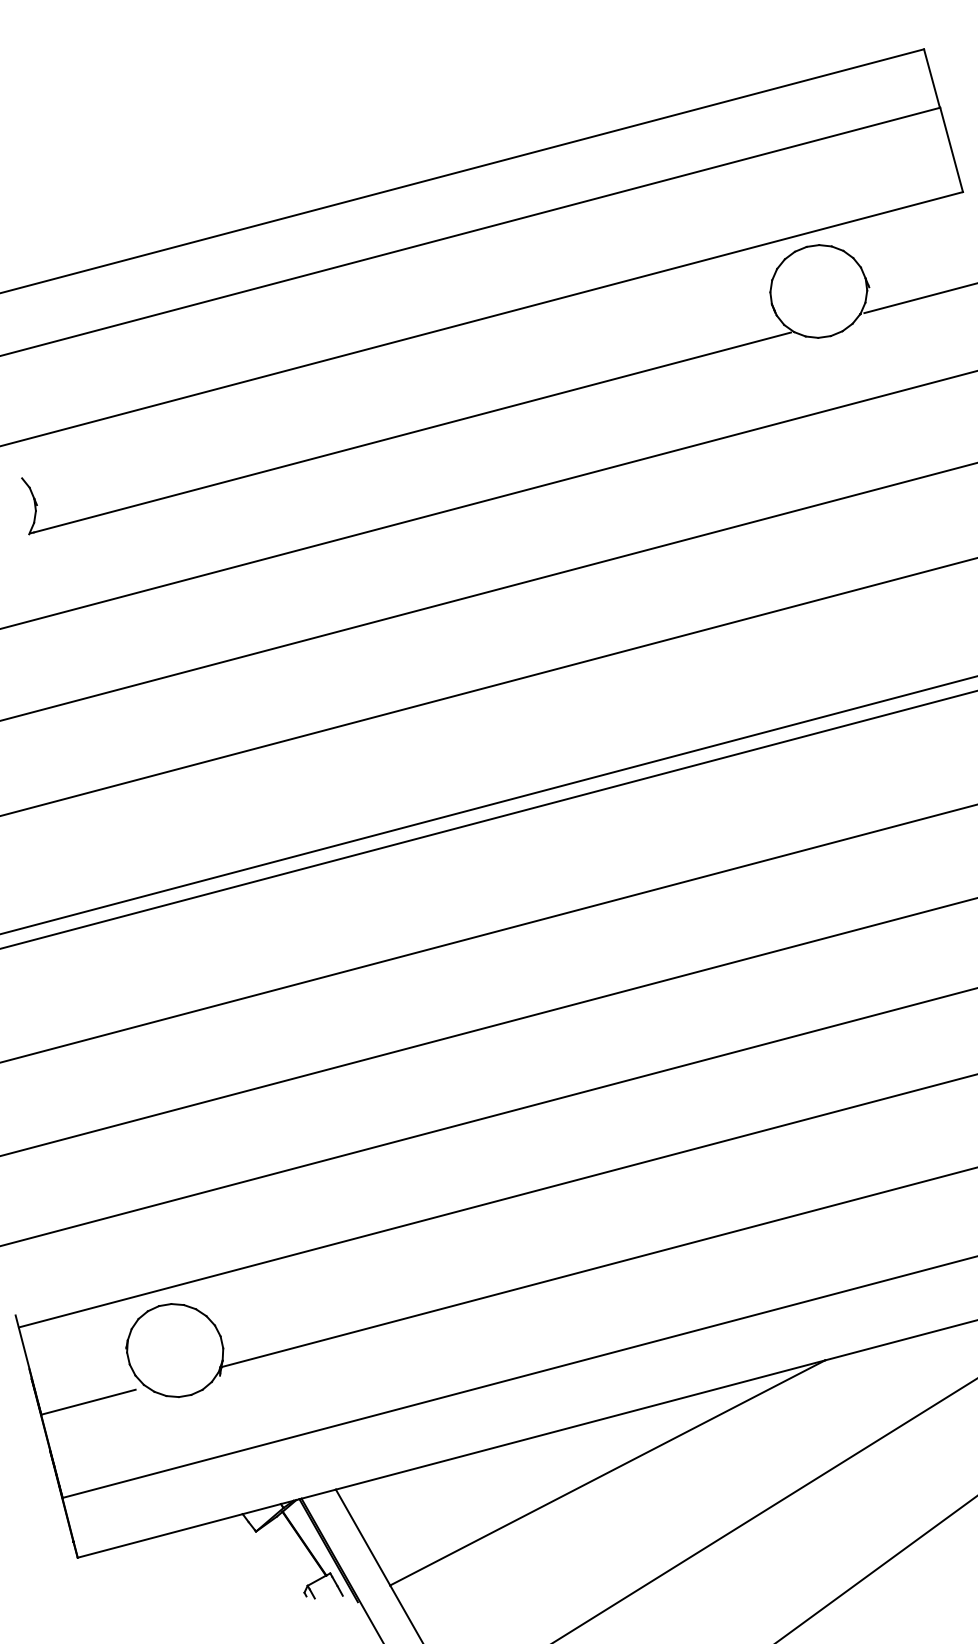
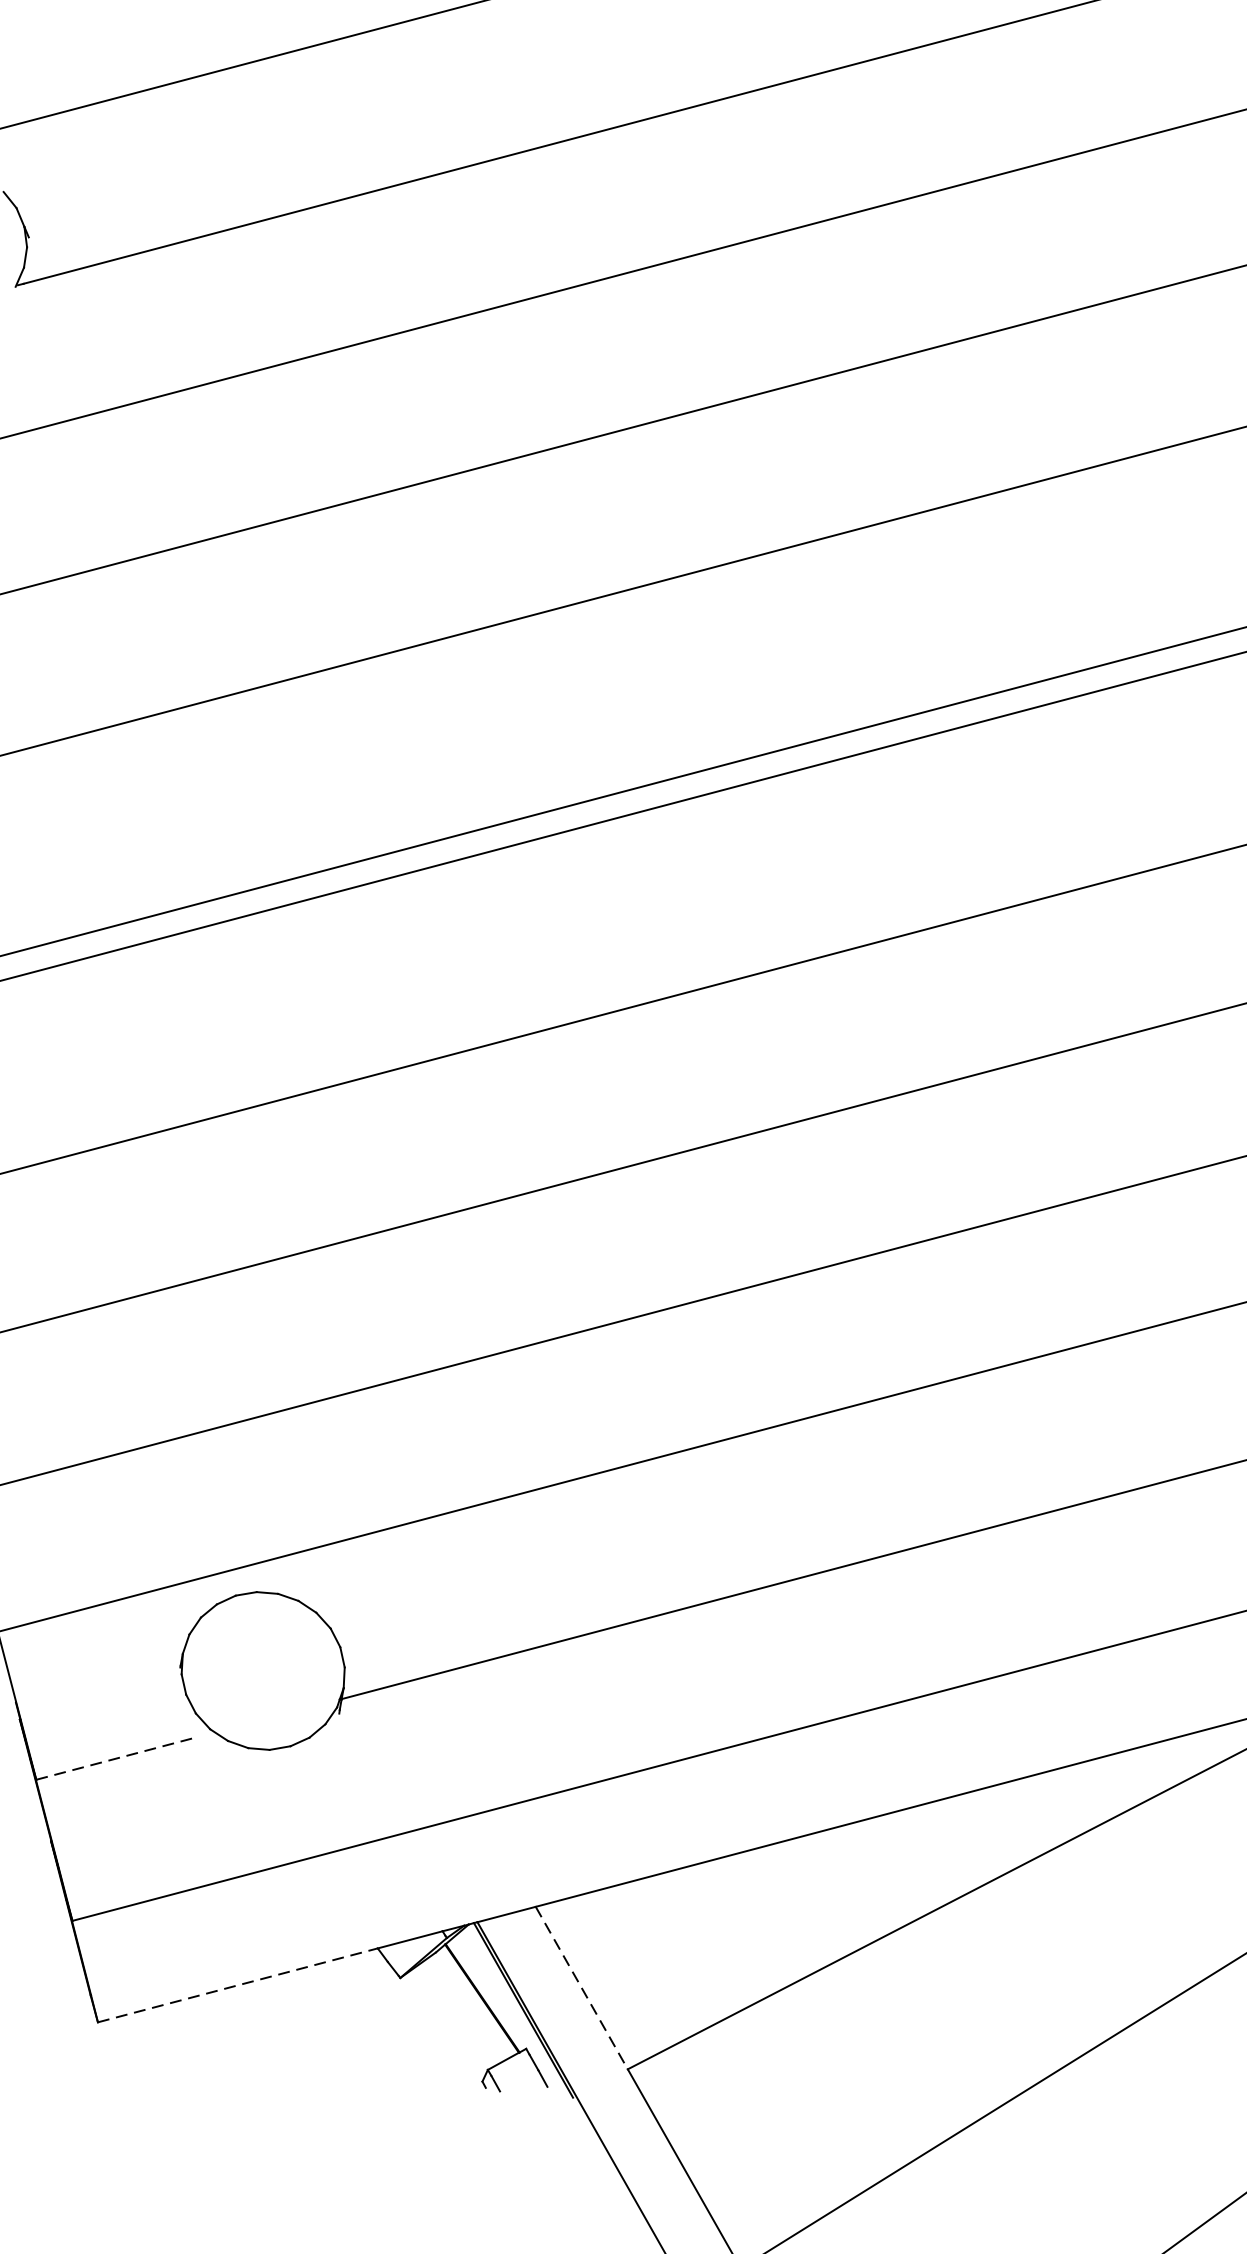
line: (88, 1402) -> (116, 1759), solid -> dashed
line: (160, 1535) -> (238, 1984), solid -> dashed
line: (363, 1537) -> (582, 1988), solid -> dashed

